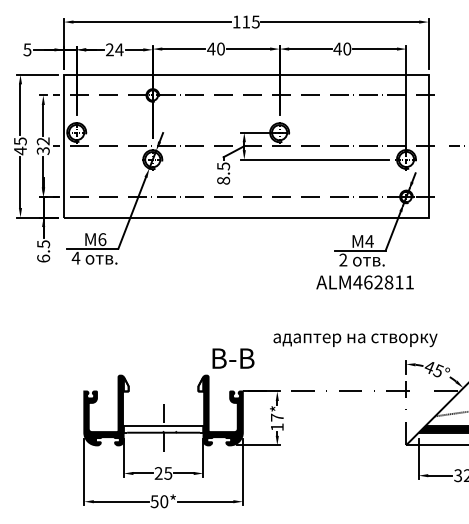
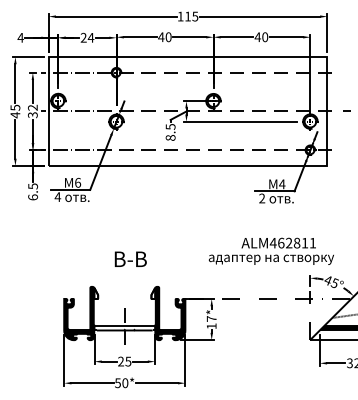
text: (27, 49) -> (20, 37), 5 -> 4
text: (364, 282) -> (278, 243), moved
text: (233, 358) -> (130, 259), moved

